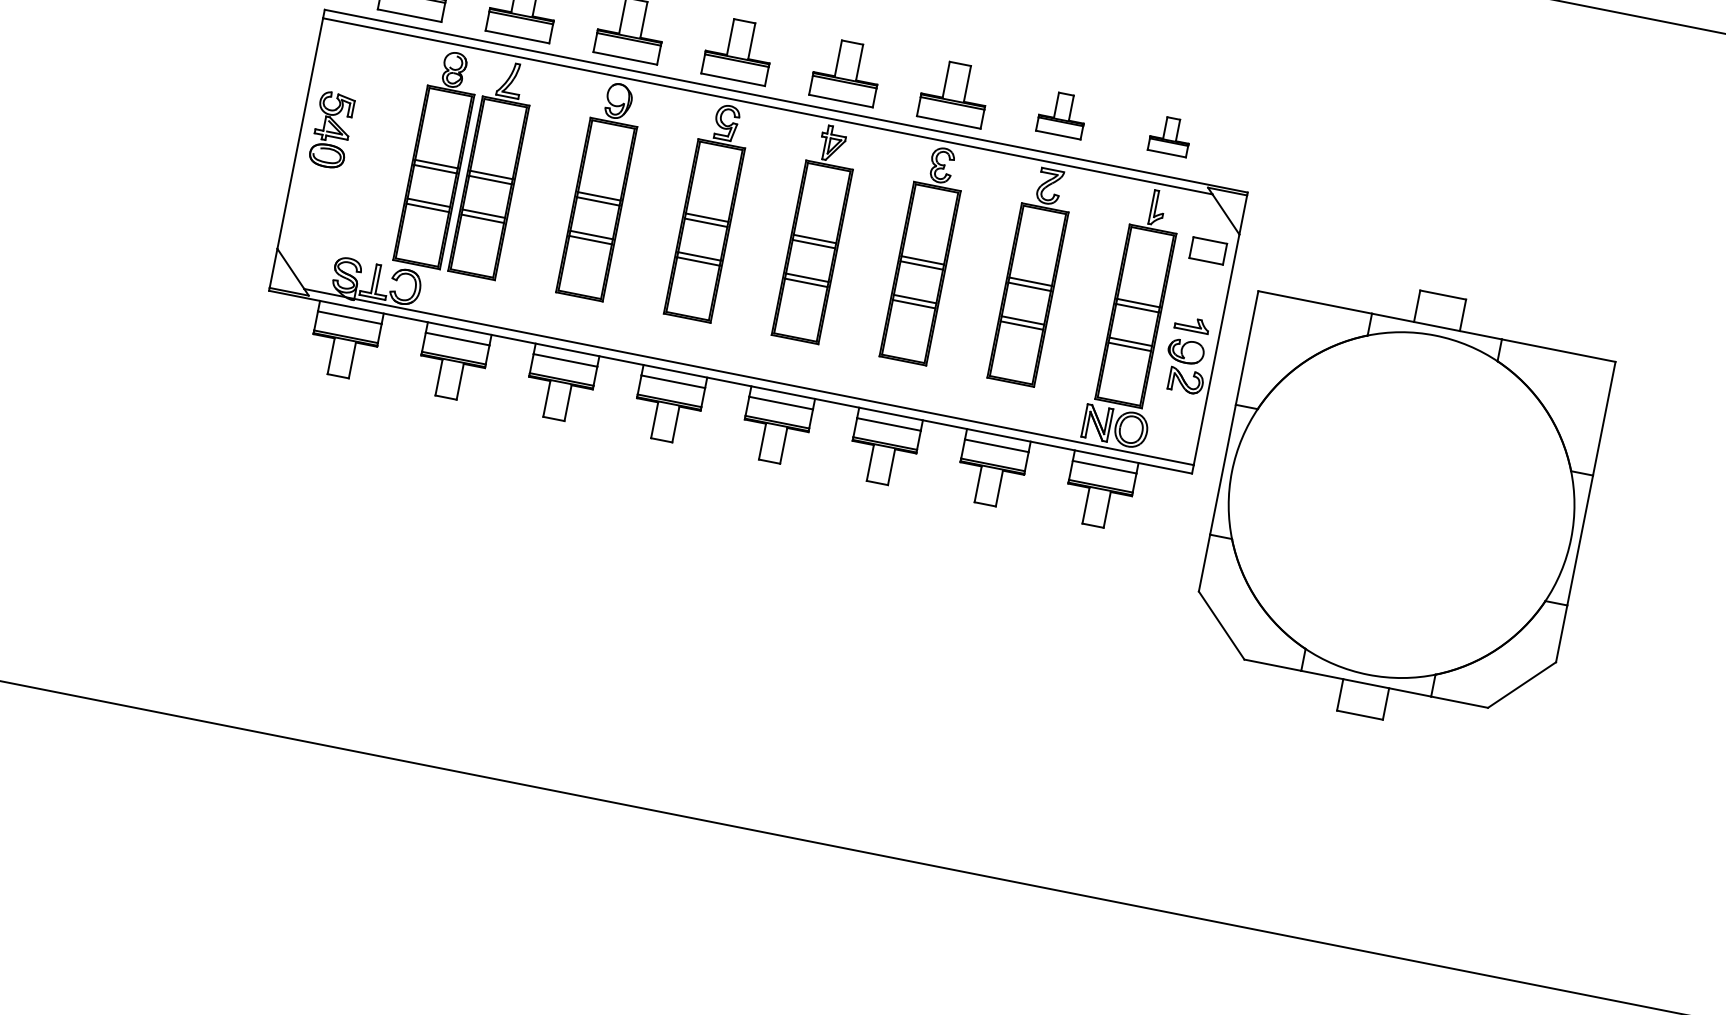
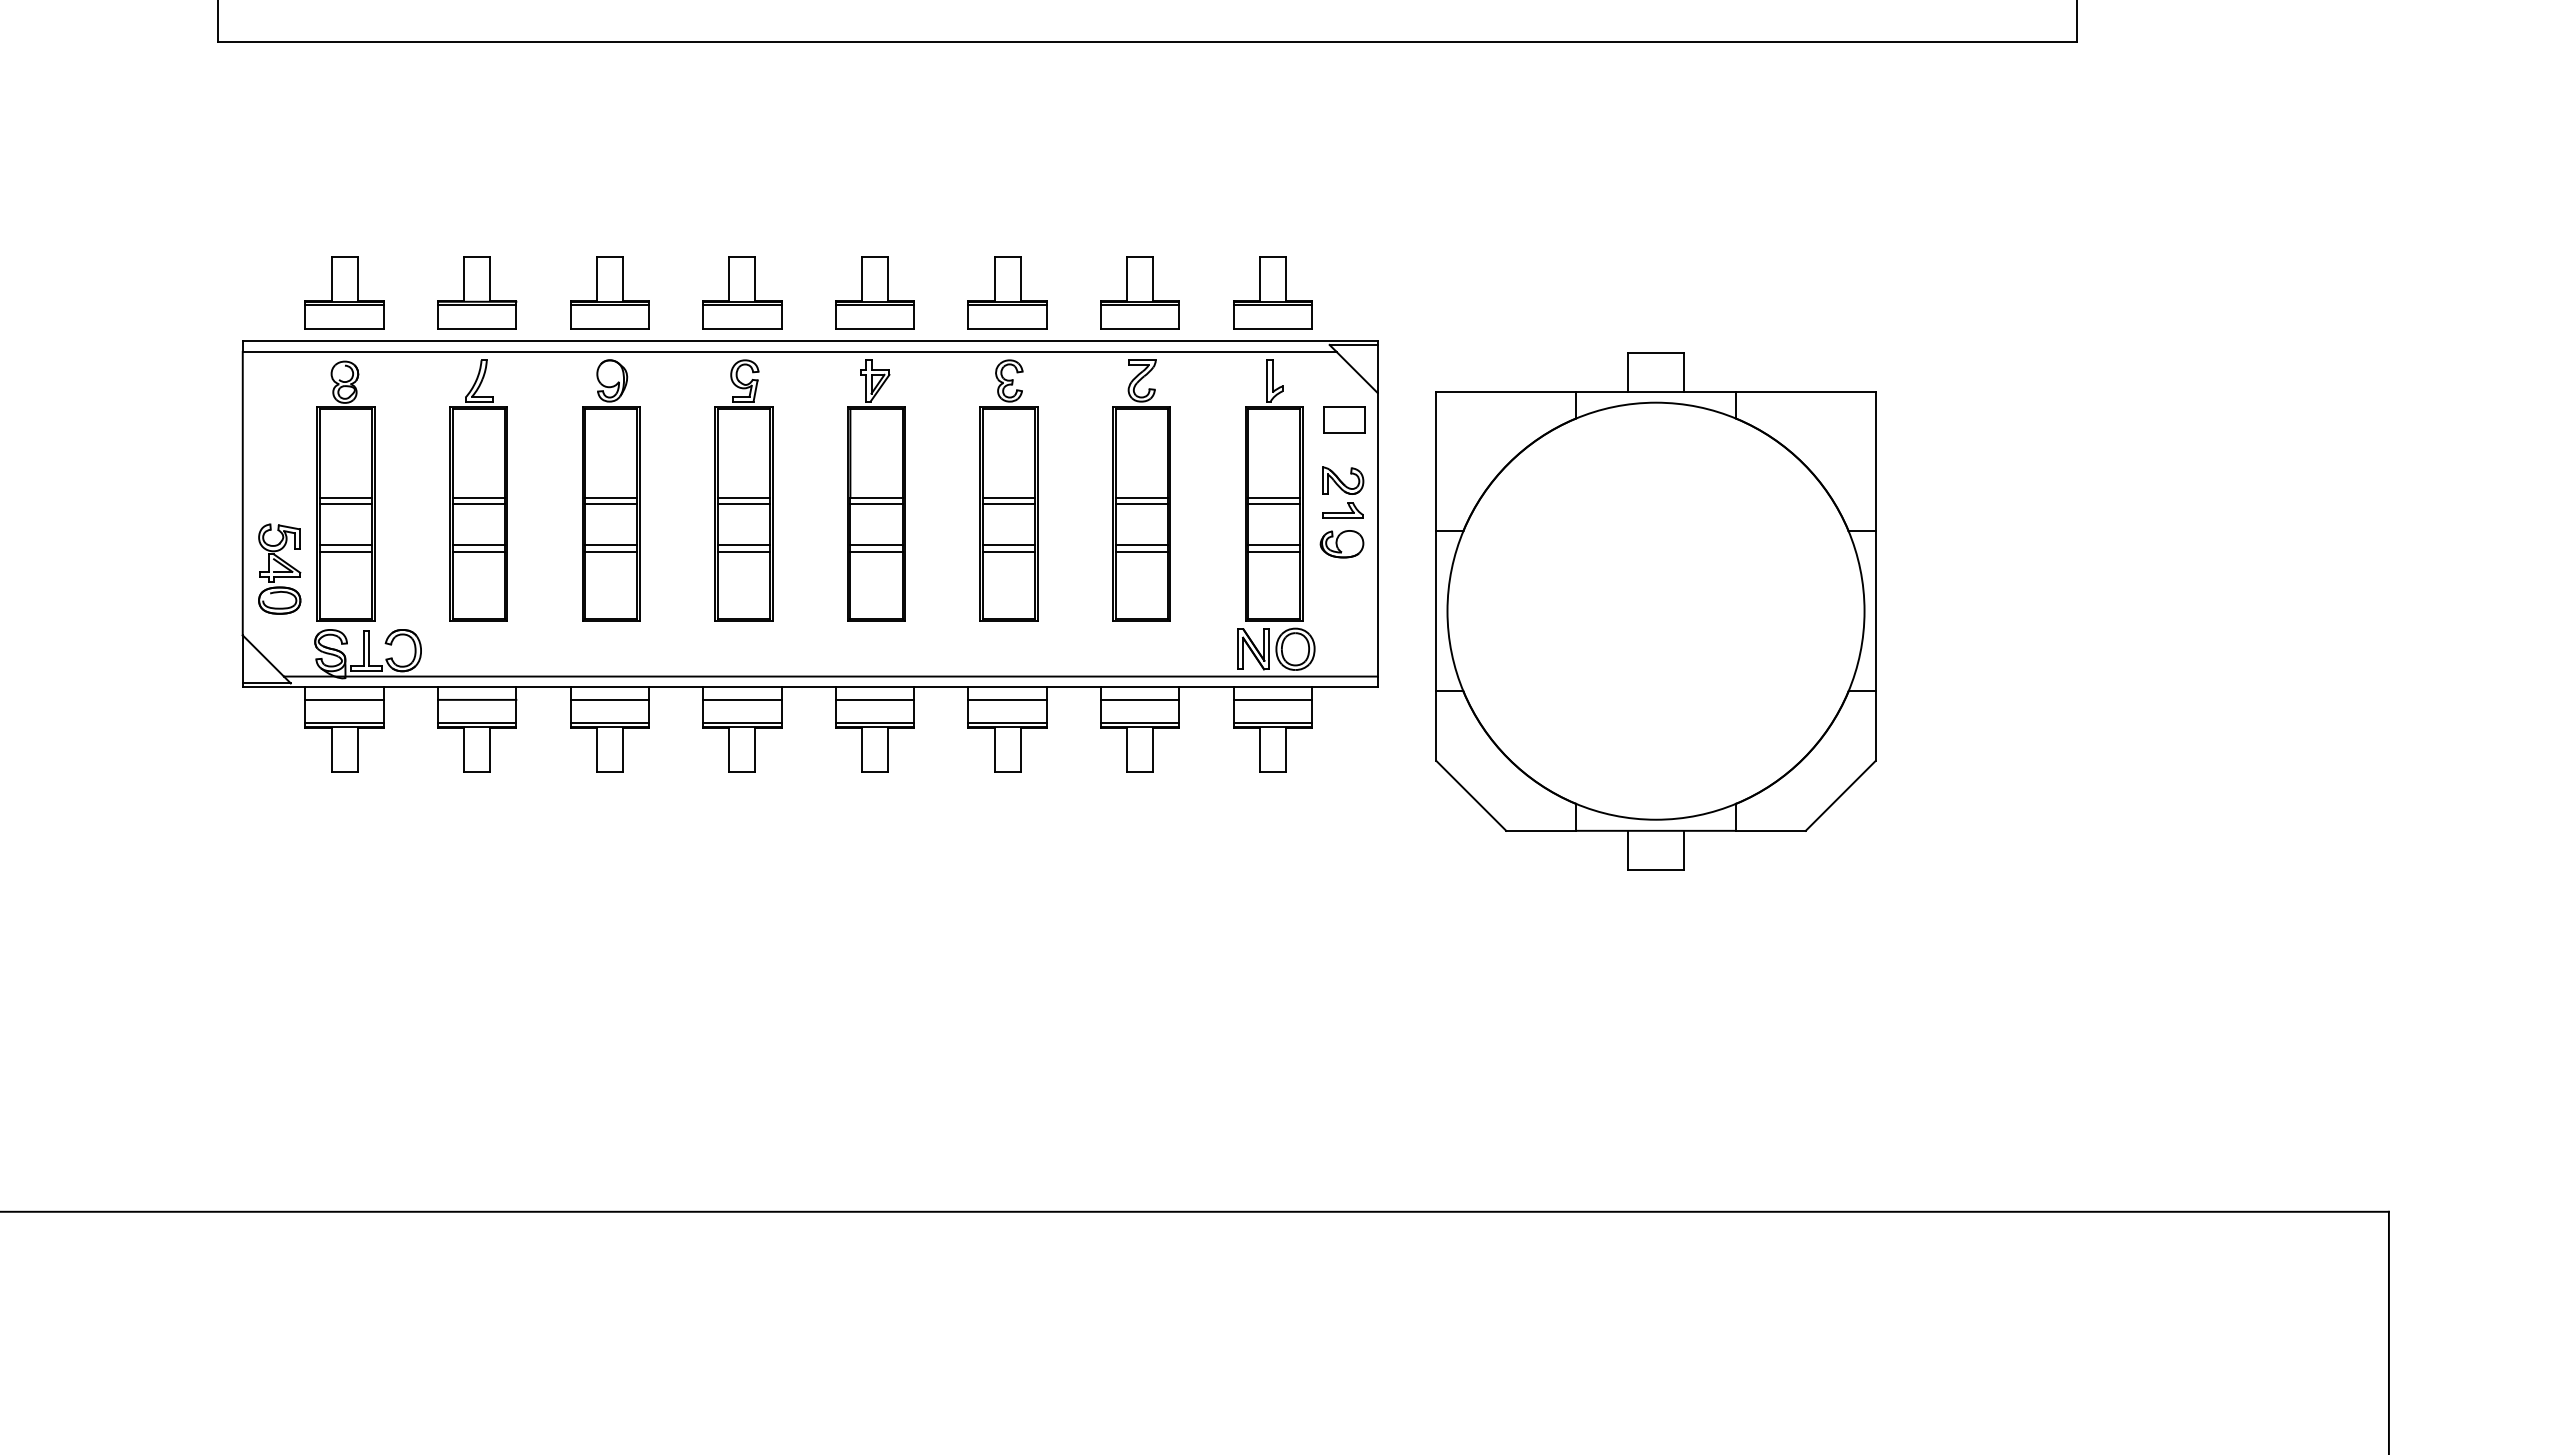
part: (1061, 114) -> (1139, 292), size x1.43
part: (332, 129) -> (279, 568), moved
part: (1170, 135) -> (1272, 292), size x1.67
part: (437, 158) -> (345, 490), moved
part: (1186, 380) -> (1343, 480), moved
part: (1401, 505) -> (1655, 611), moved

